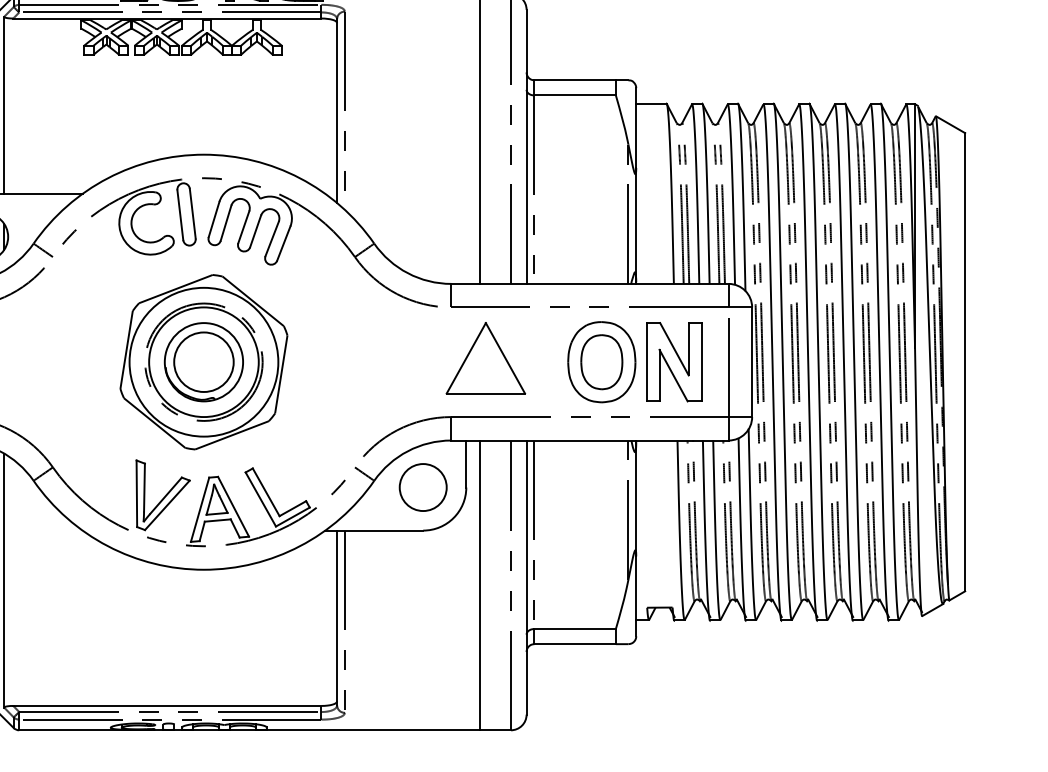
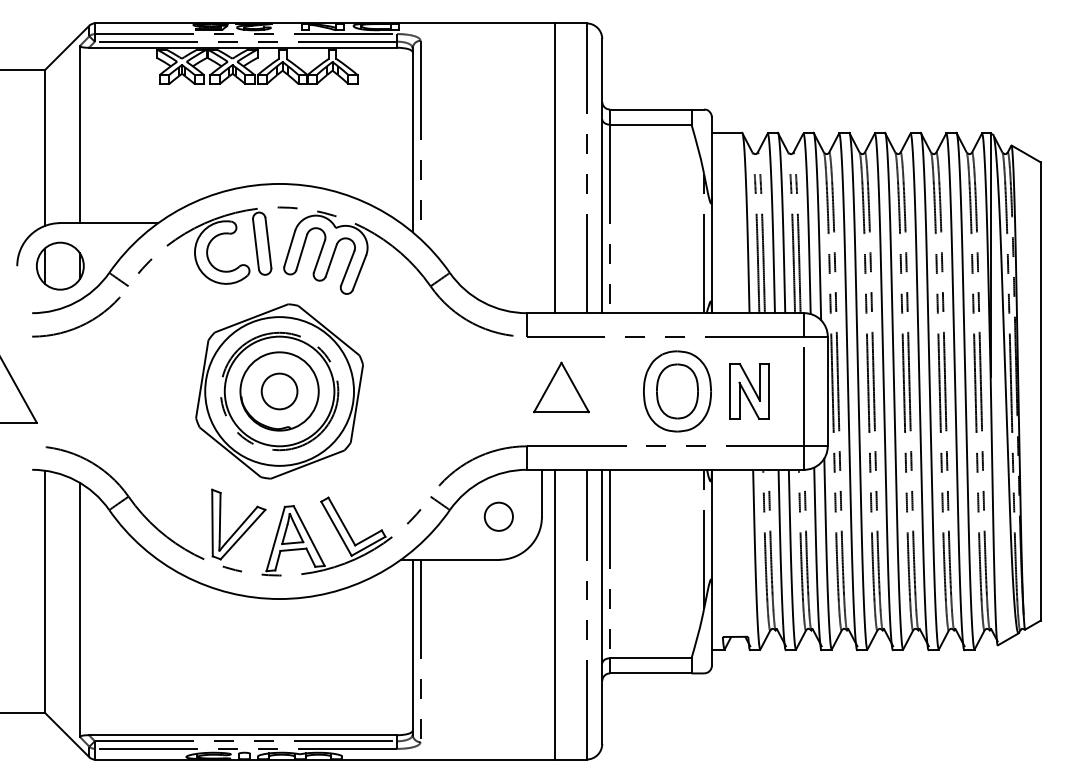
part: (485, 358) -> (561, 387), size x0.7
circle: (203, 362) -> (279, 391), size x0.6
part: (673, 362) -> (749, 391), size x0.7
circle: (422, 487) -> (498, 516), size x0.6

